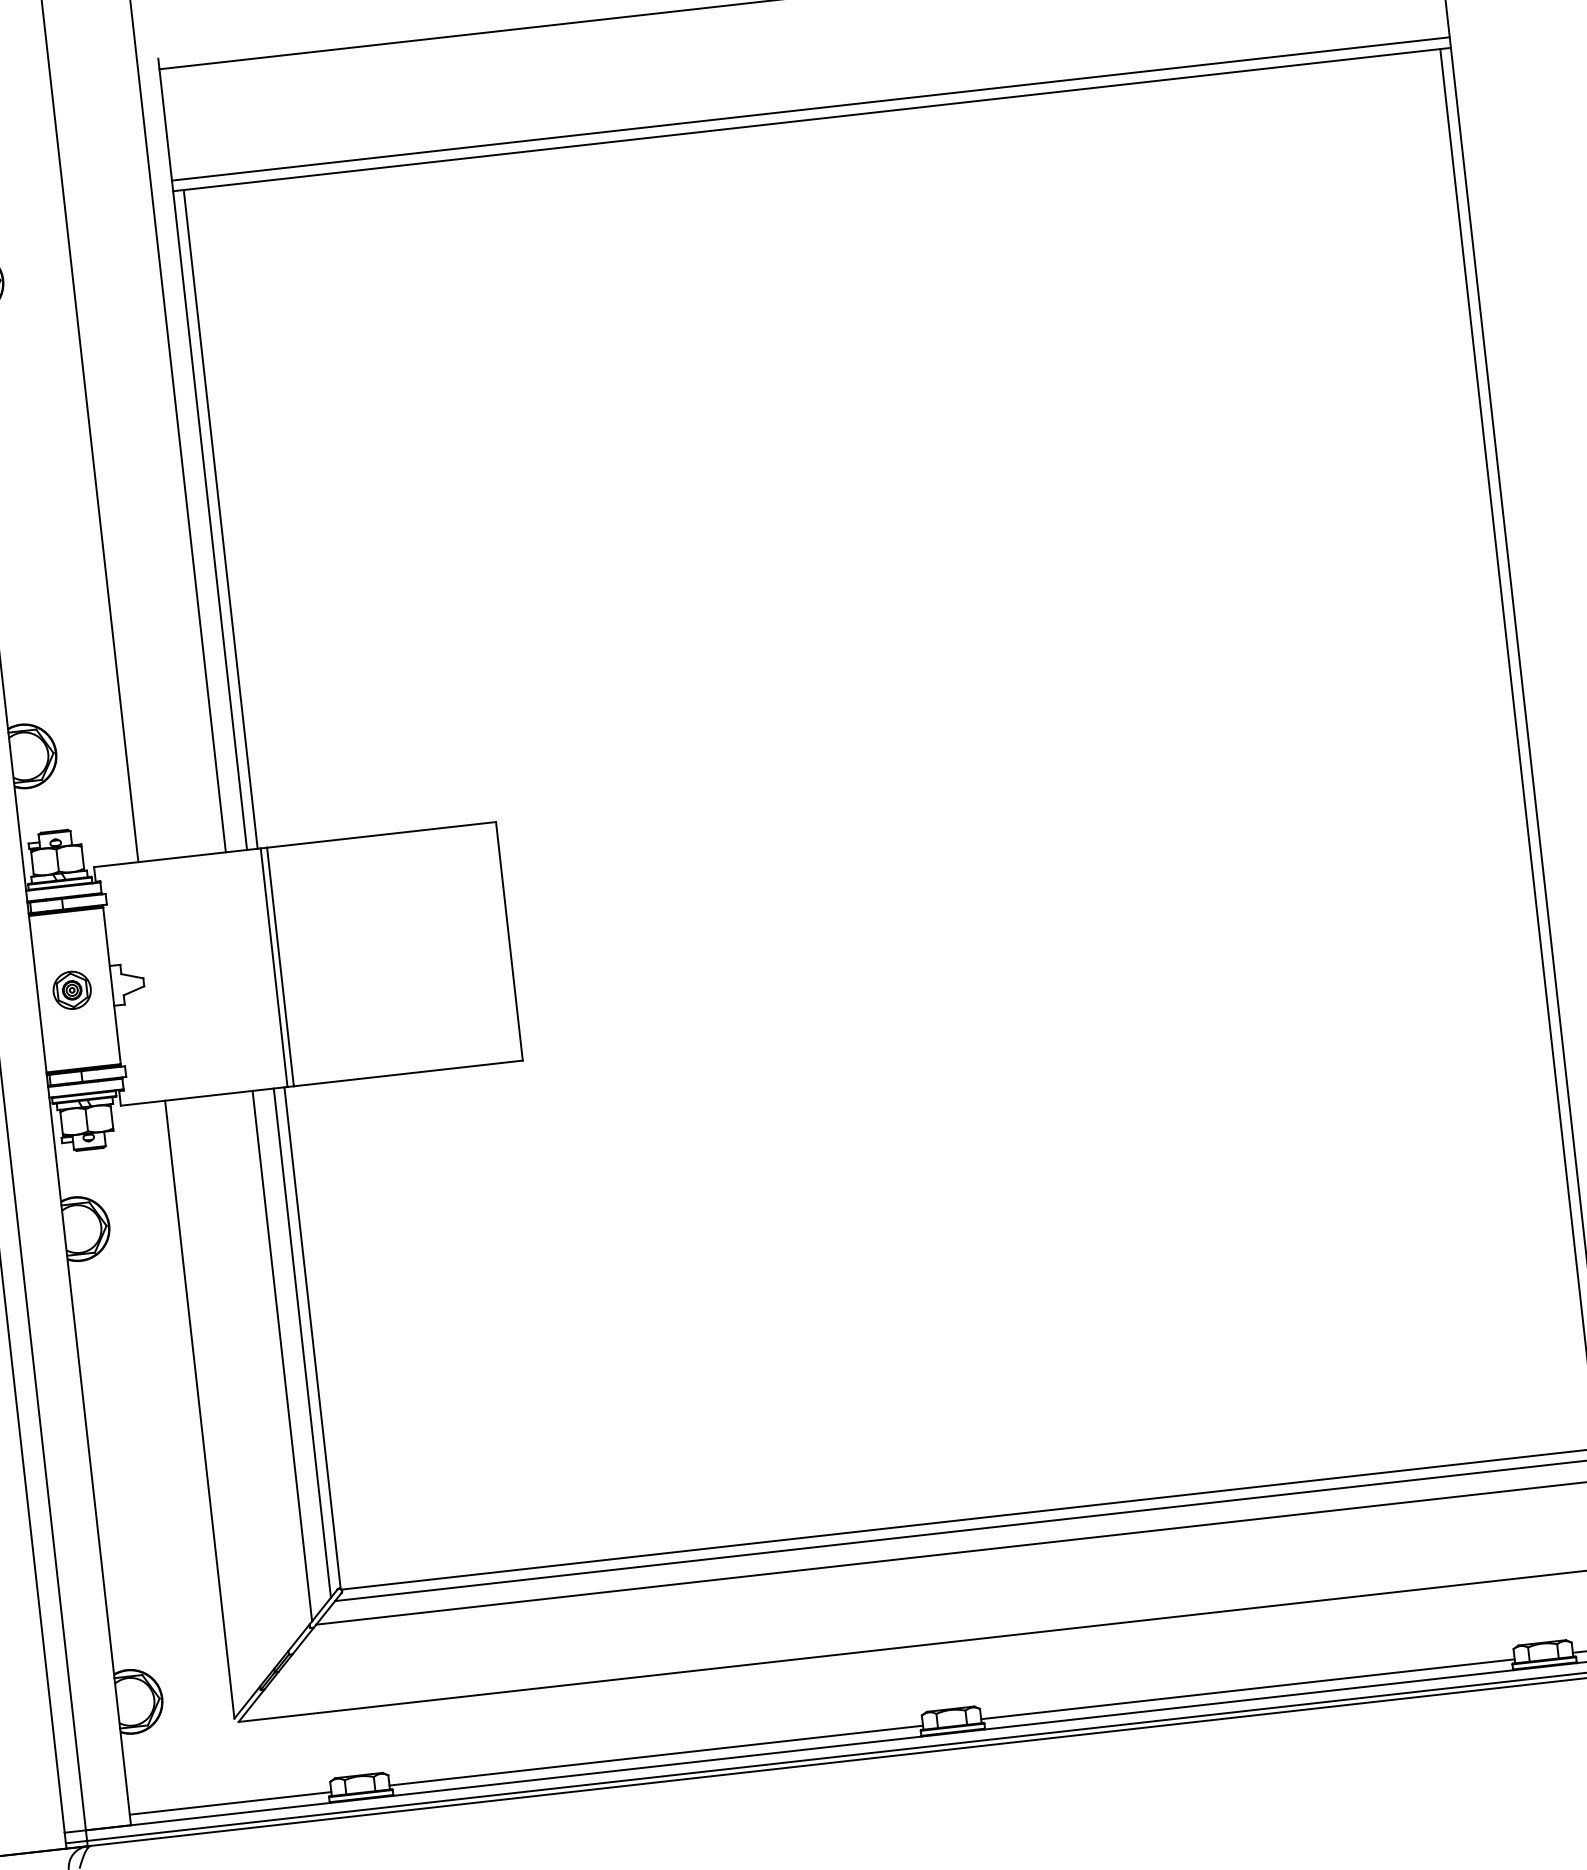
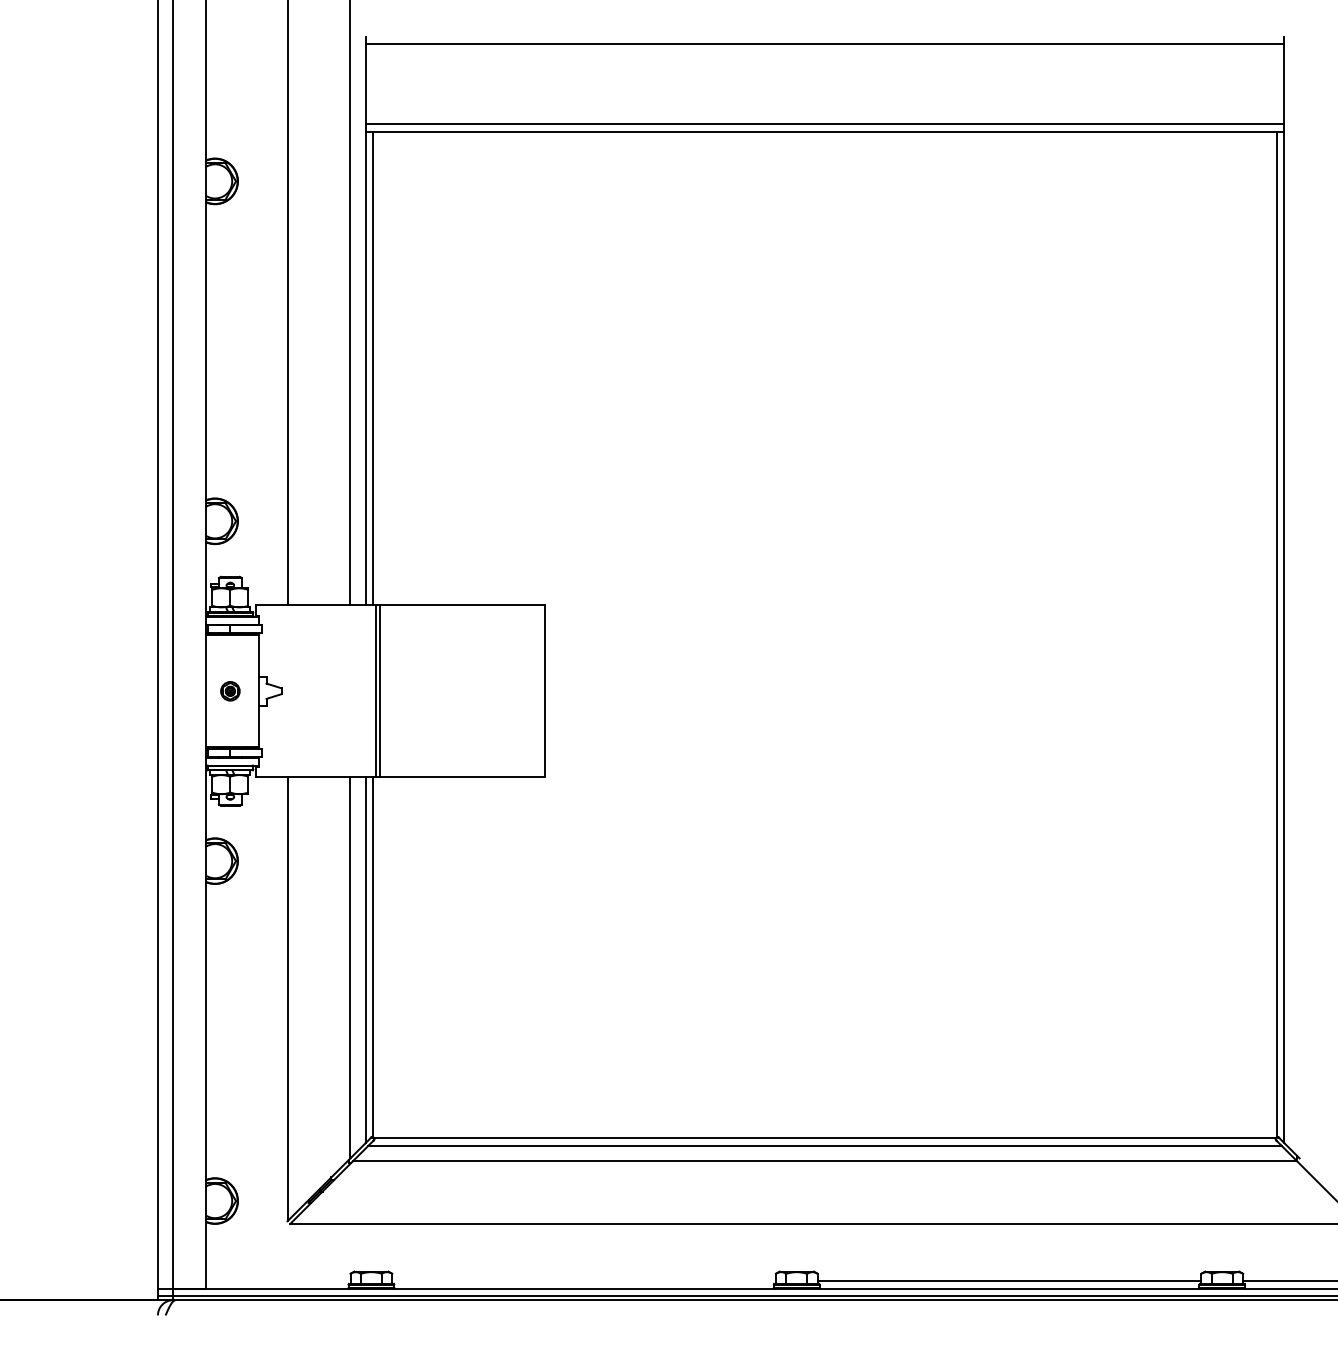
part: (72, 990) -> (230, 691), size x0.7
line: (655, 1756) -> (583, 1281), removed
line: (229, 1803) -> (277, 1281), removed

